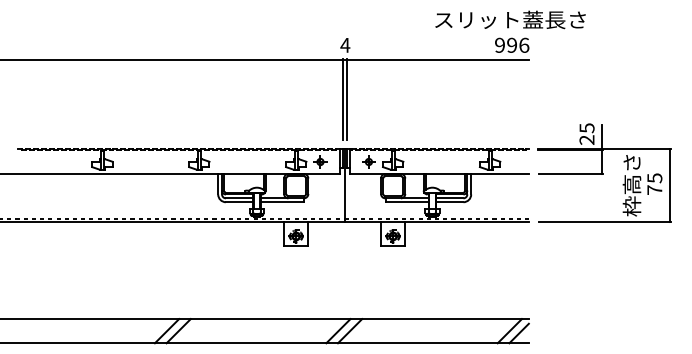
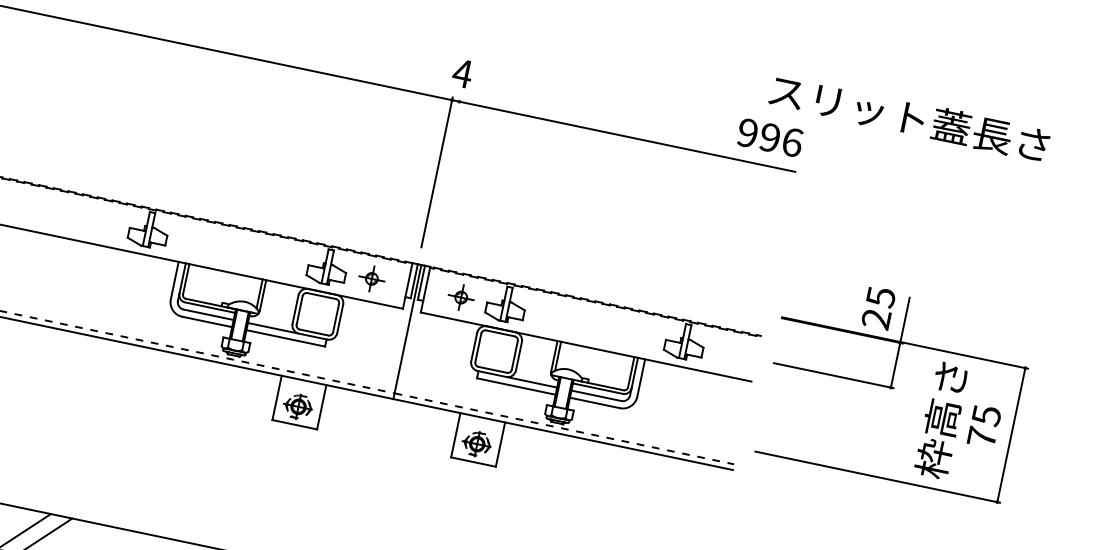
text: (510, 19) -> (909, 117), moved
line: (346, 99) -> (443, 173), removed
part: (604, 172) -> (896, 385), moved

